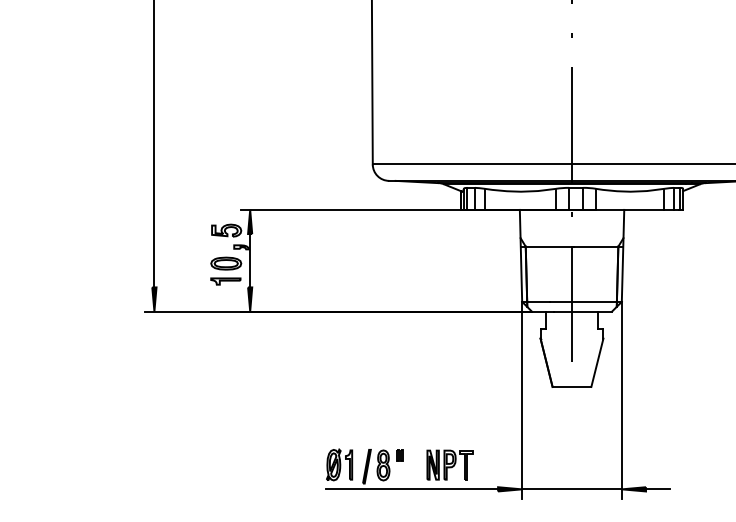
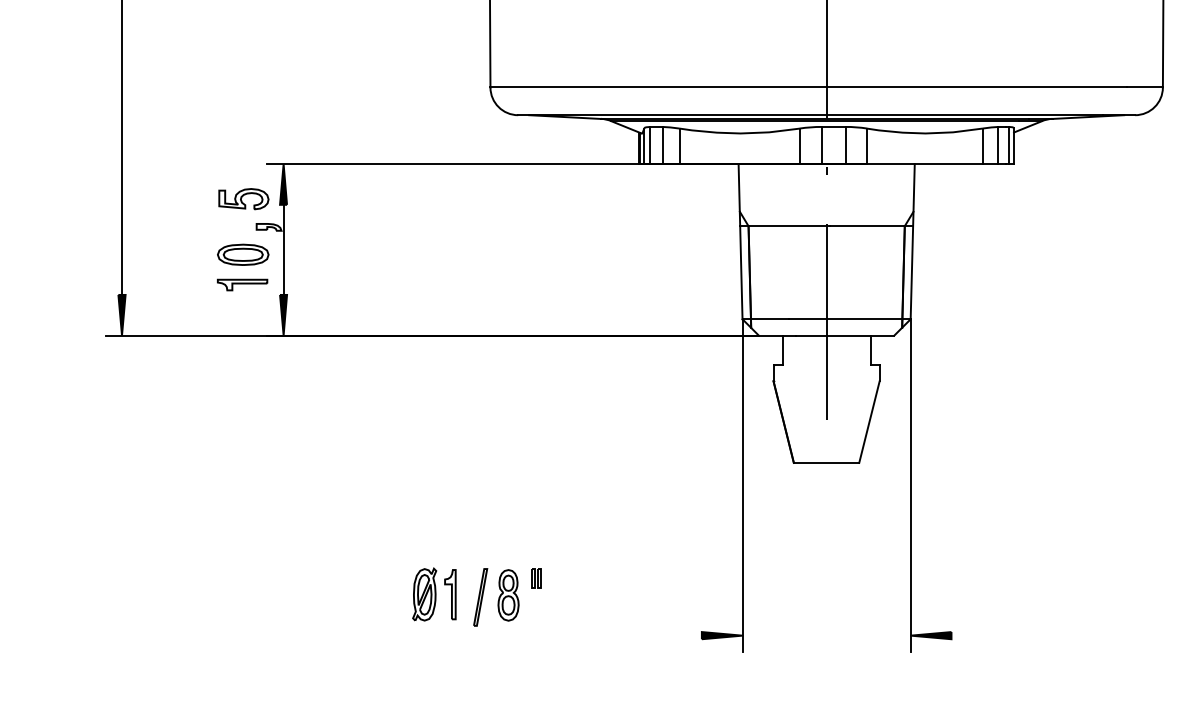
part: (449, 464) -> (619, 593), removed
line: (412, 489) -> (557, 635), removed
line: (571, 489) -> (825, 635), removed
line: (658, 489) -> (972, 635), removed

